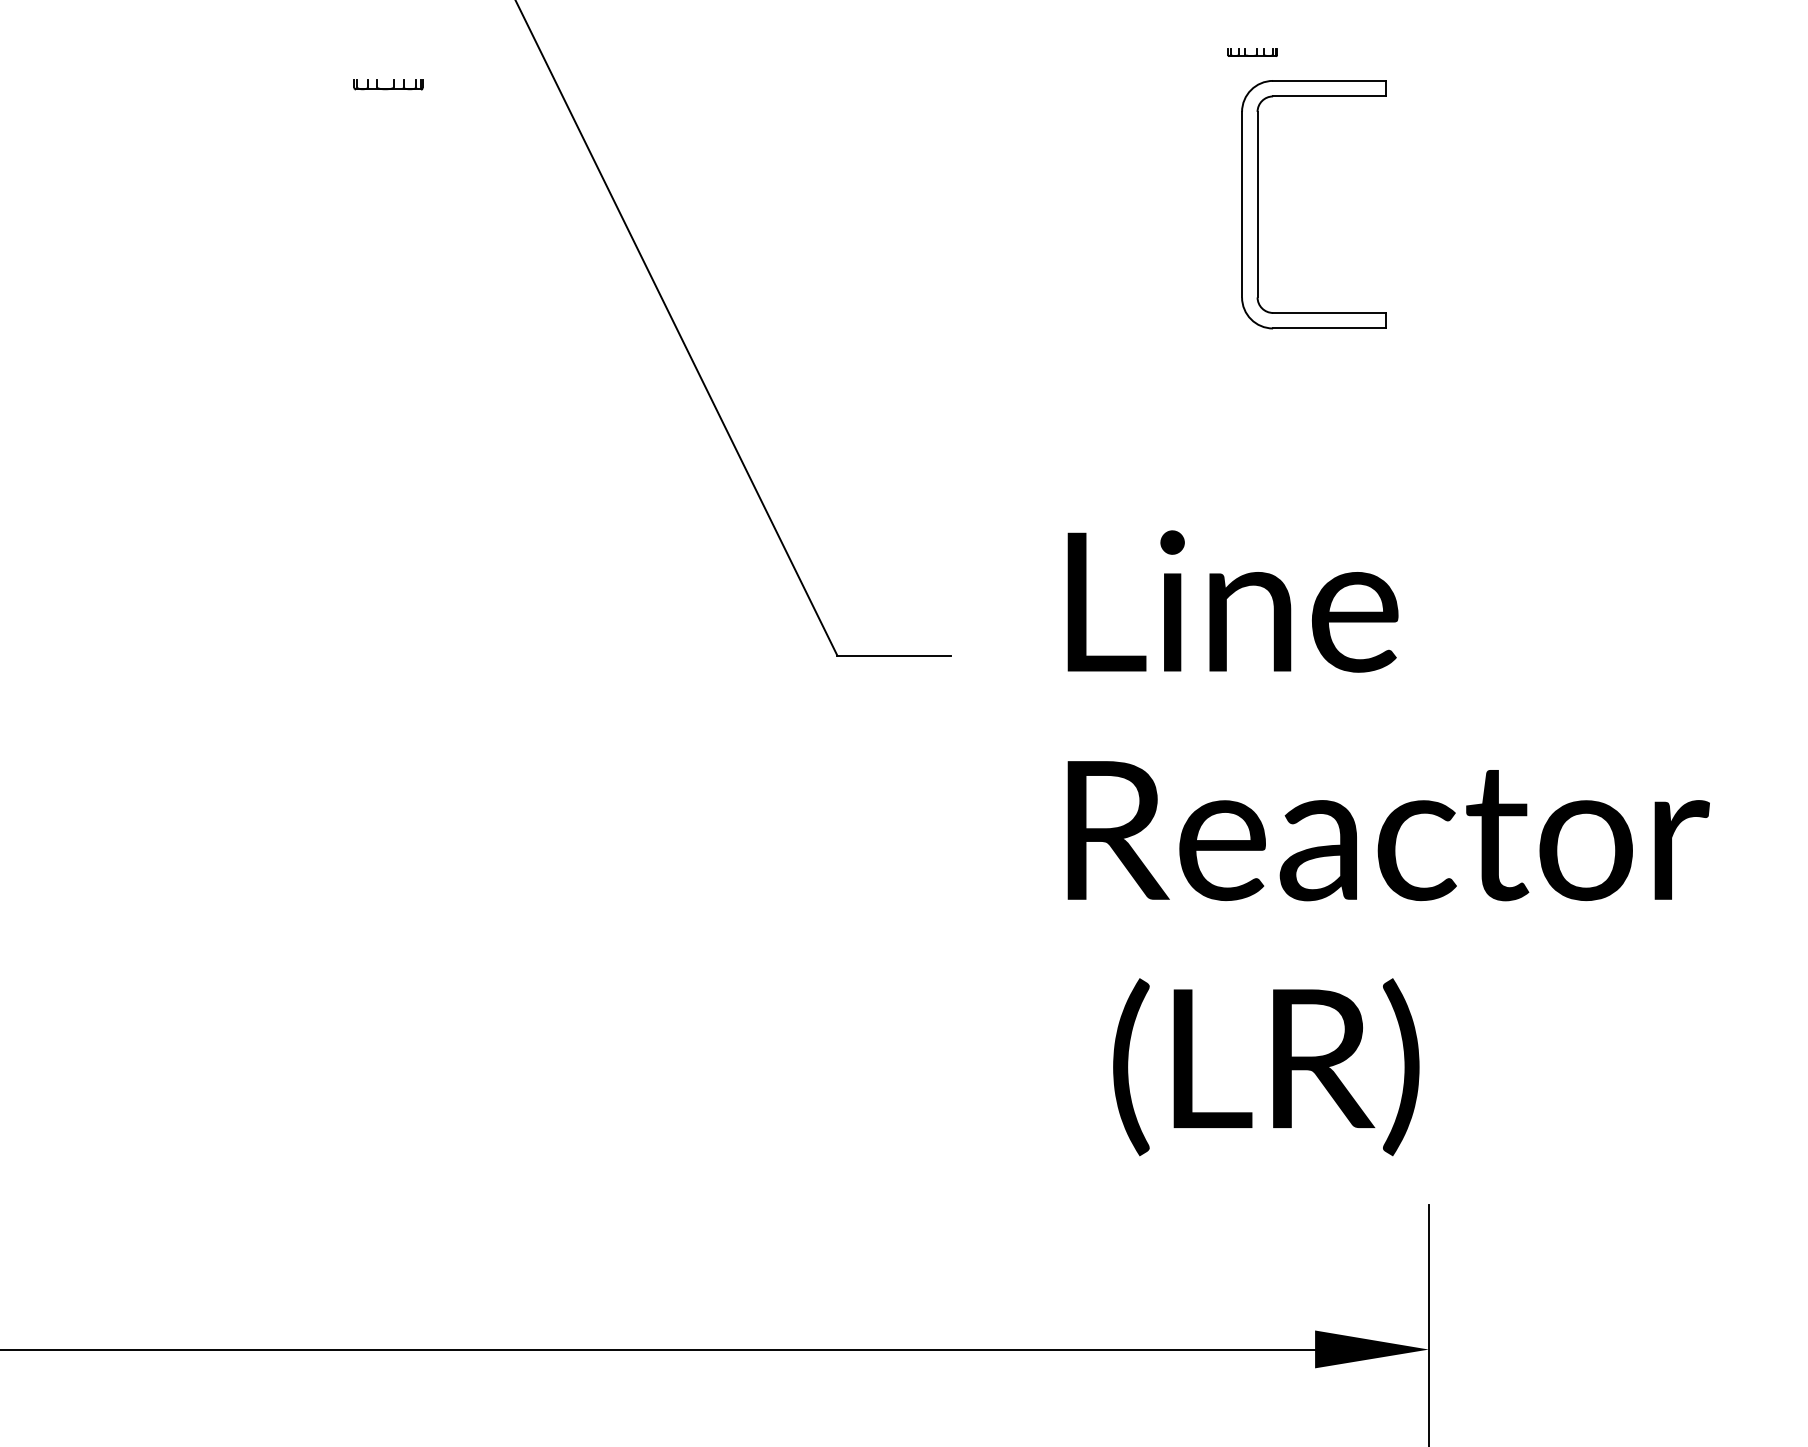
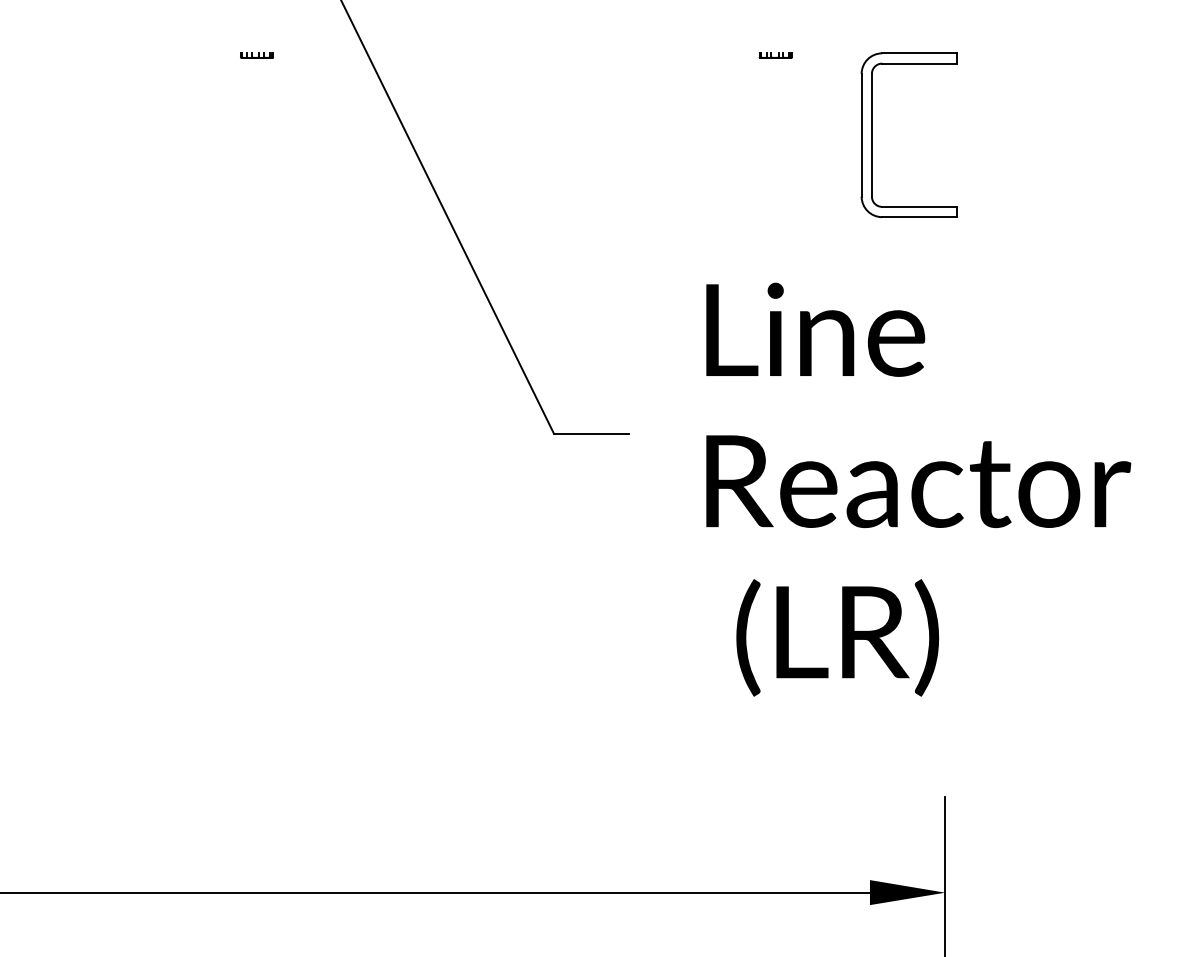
part: (1252, 52) -> (775, 55), moved
part: (387, 84) -> (256, 55), size x0.71
part: (1258, 203) -> (872, 134), moved
text: (1388, 842) -> (918, 489), moved

